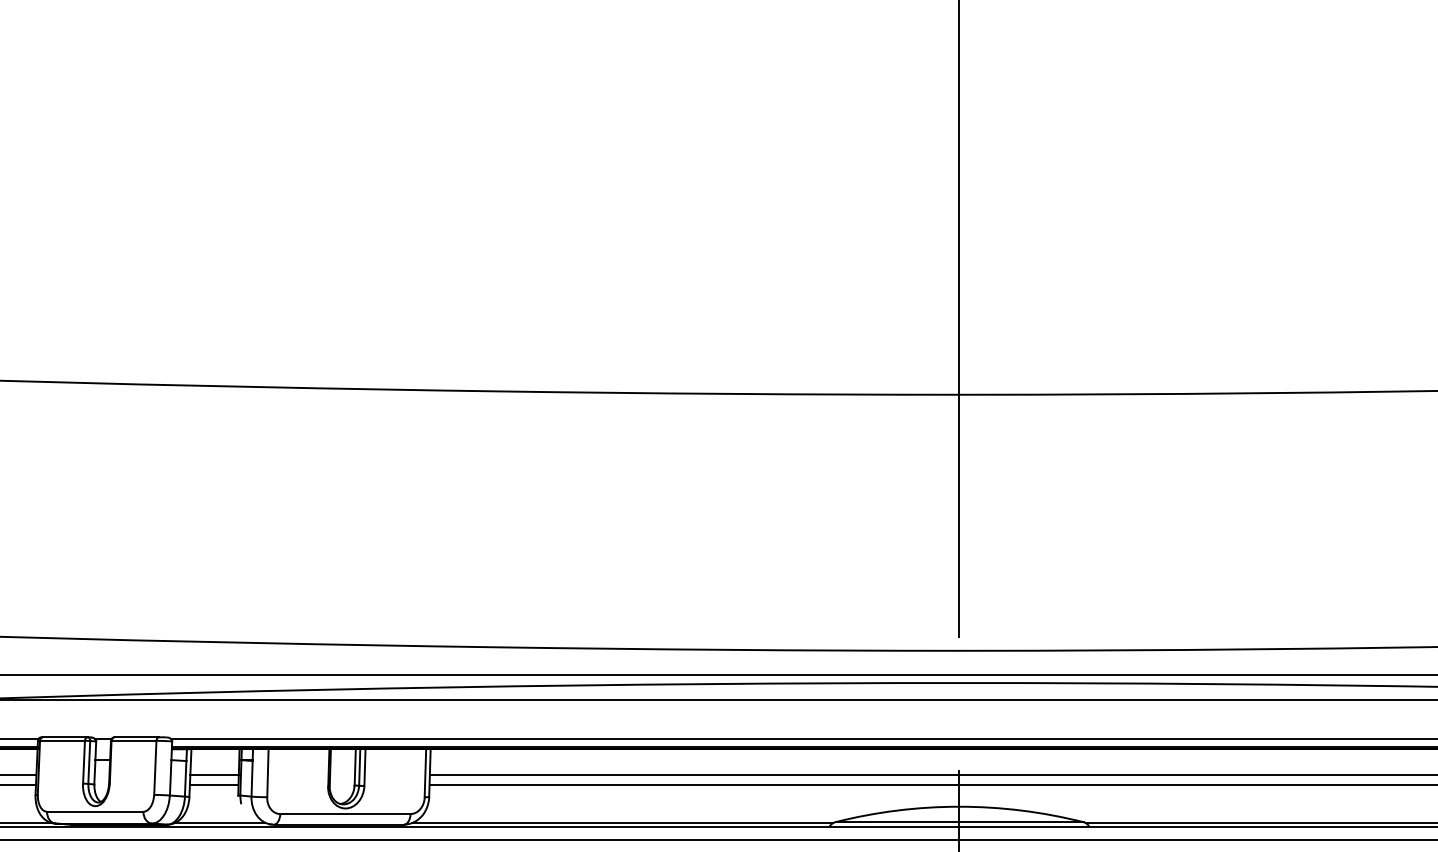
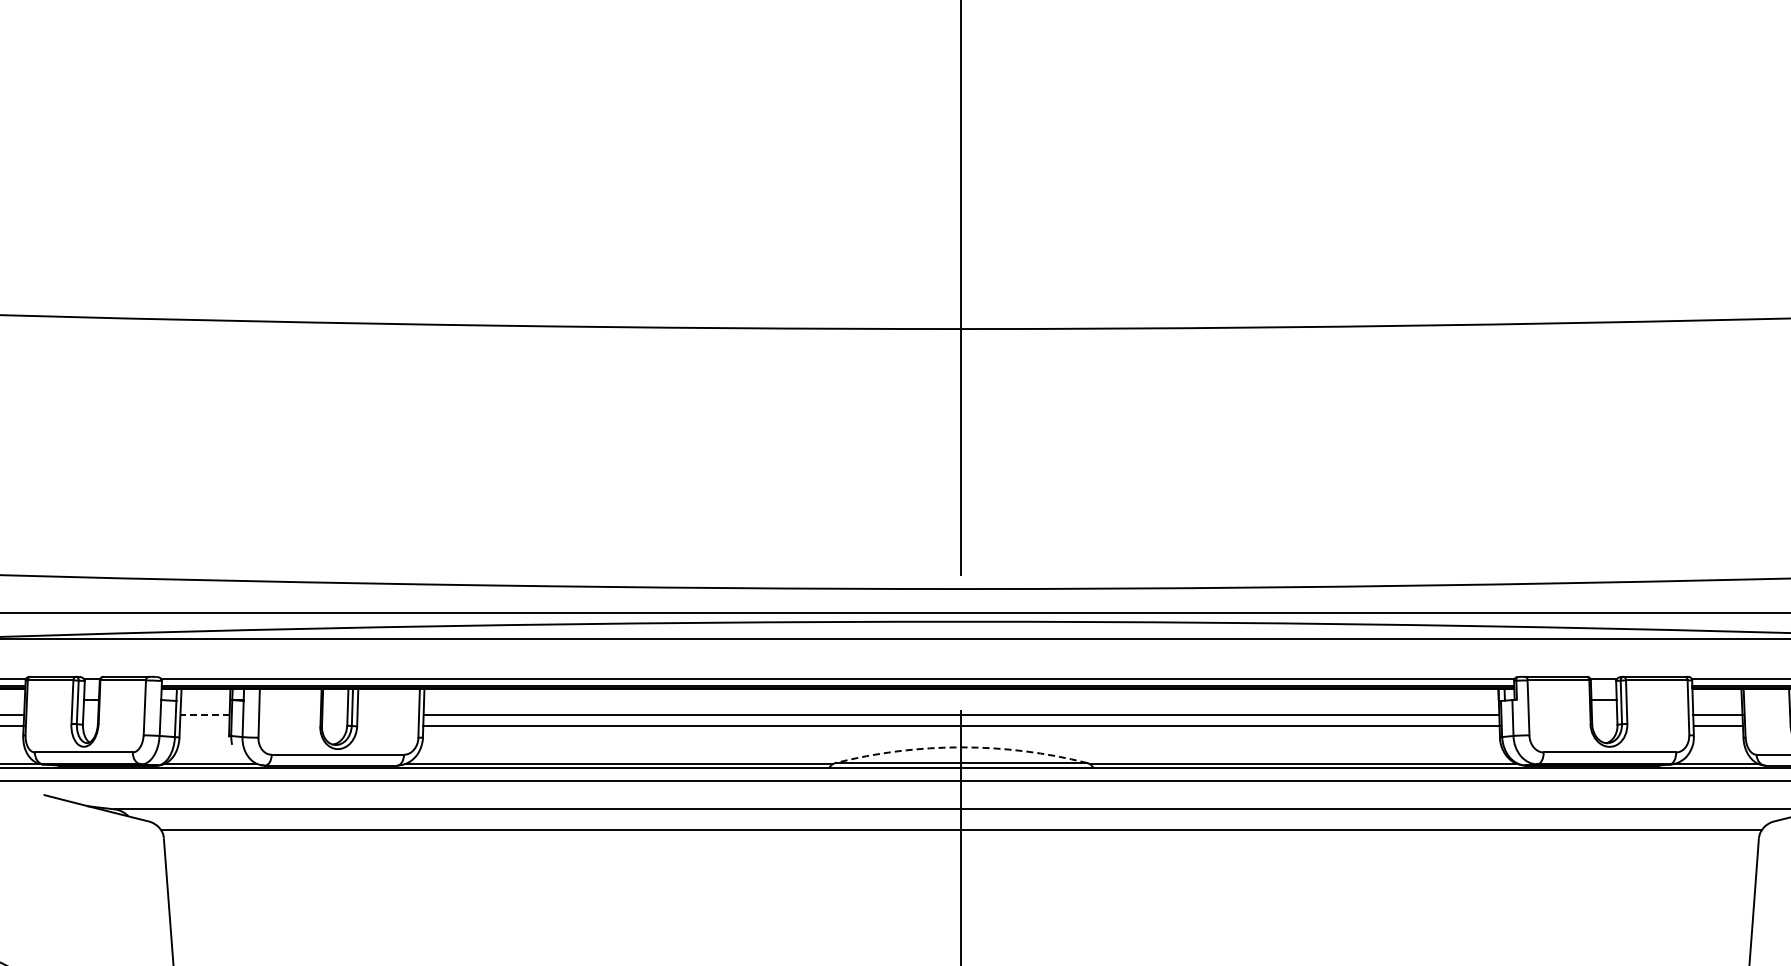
line: (215, 775) -> (205, 715), solid -> dashed
line: (214, 785) -> (204, 725), removed
arc: (959, 806) -> (961, 747), solid -> dashed

